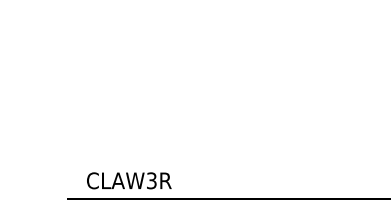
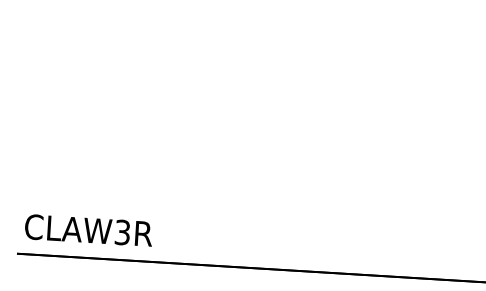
text: (129, 180) -> (89, 229), moved

